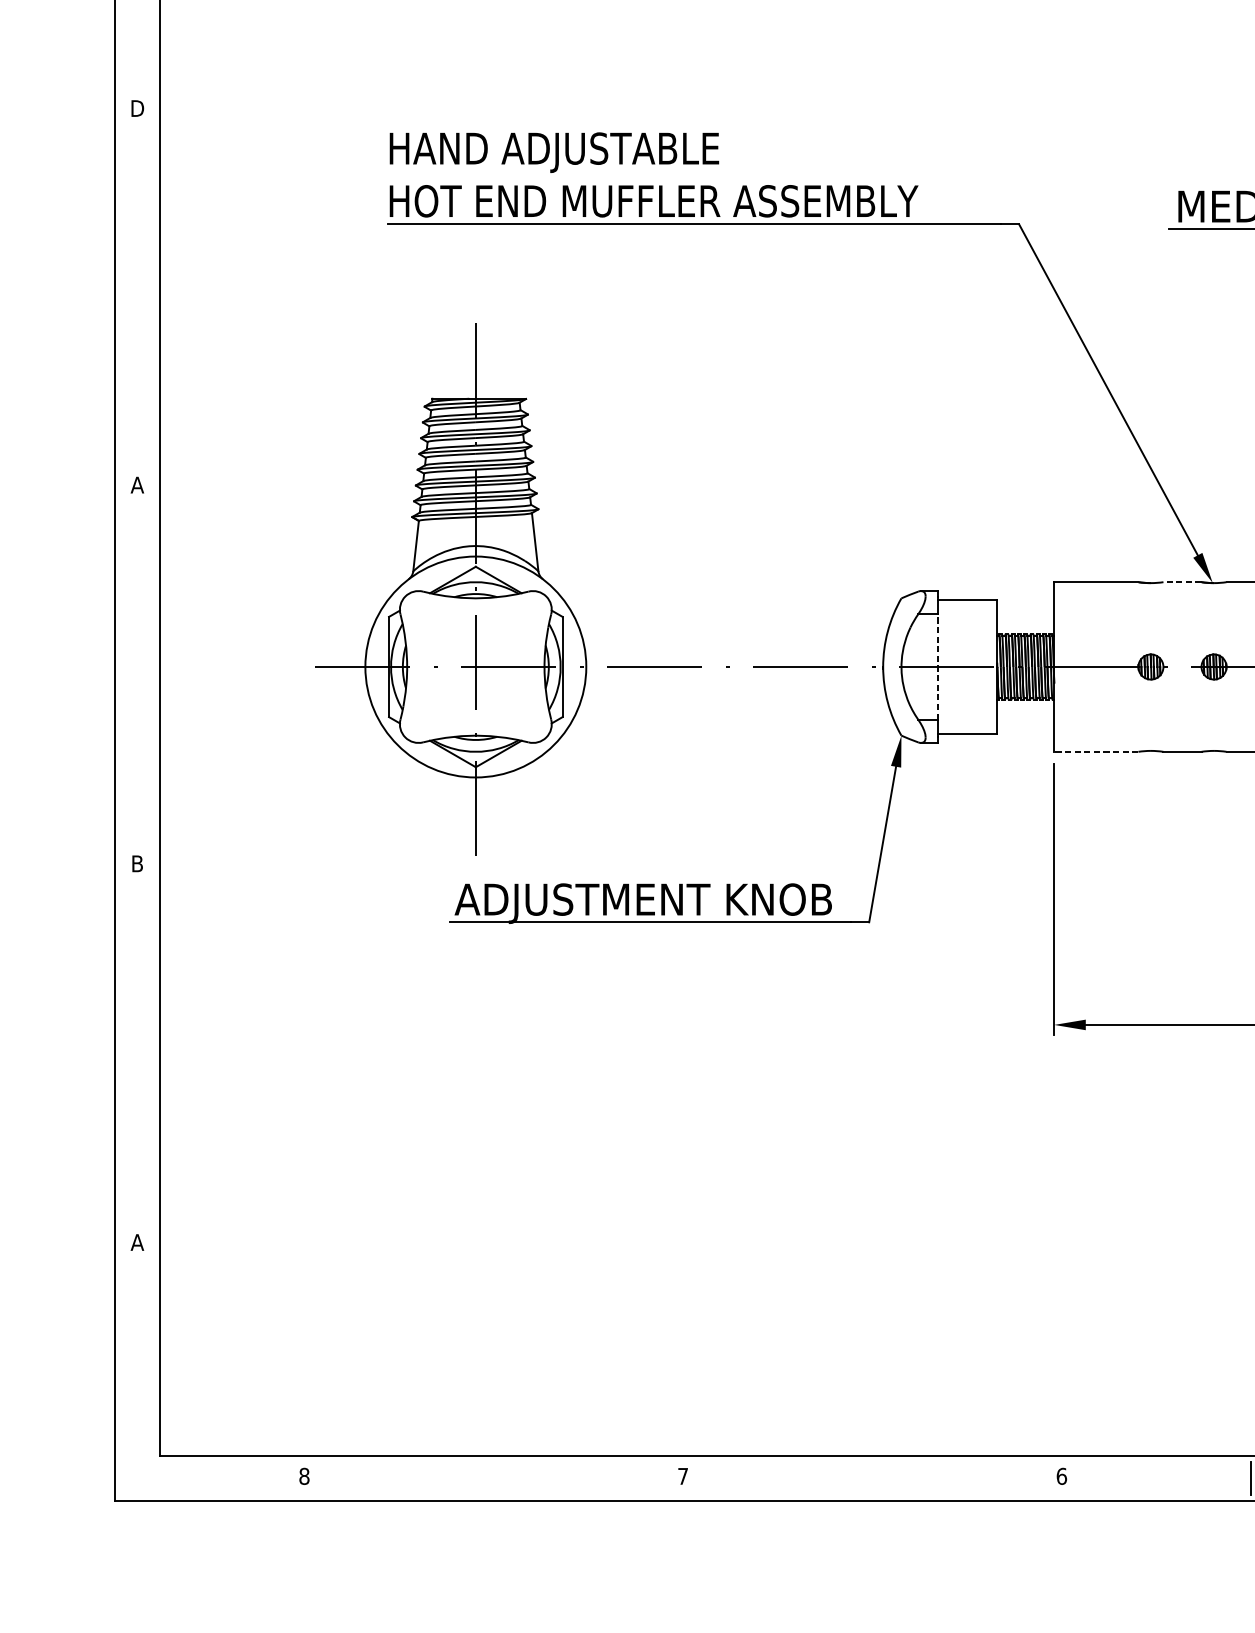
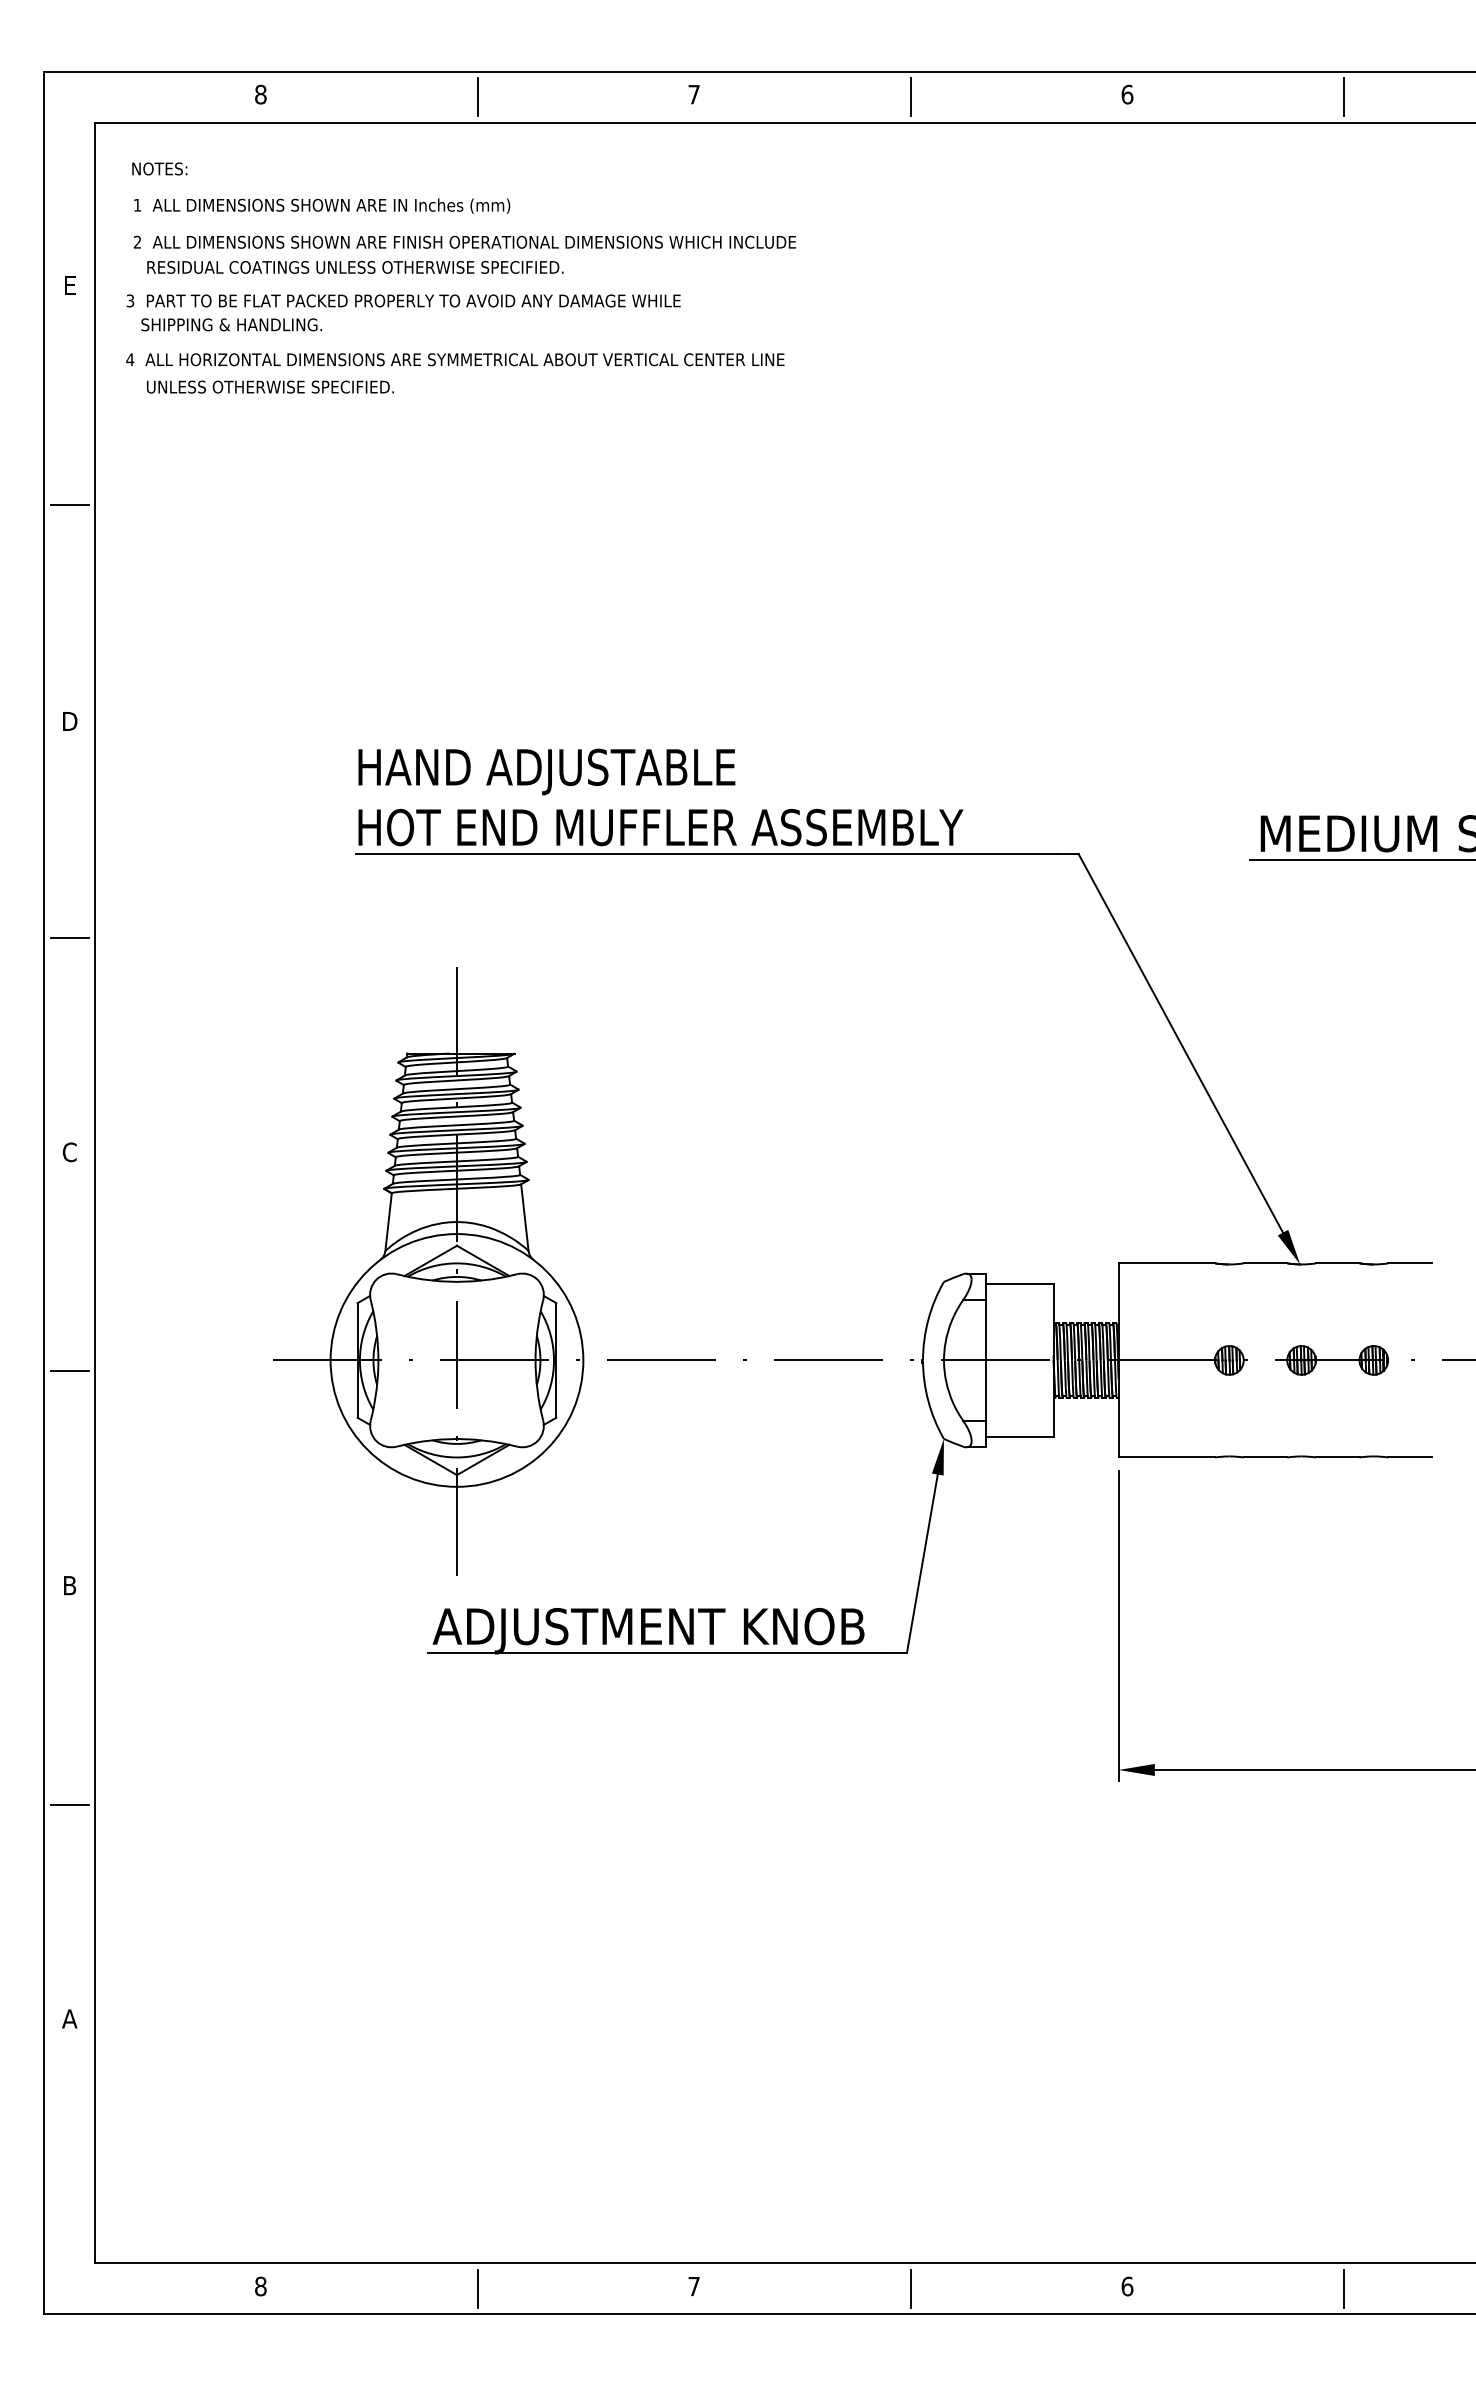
line: (137, 298) -> (69, 938), added
text: (137, 485) -> (69, 1152), A -> C
line: (1182, 582) -> (1265, 1263), dashed -> solid
line: (938, 666) -> (986, 1359), dashed -> solid
line: (137, 676) -> (69, 1371), added
line: (1095, 751) -> (1166, 1457), dashed -> solid
line: (137, 1055) -> (69, 1804), added
line: (493, 1478) -> (477, 2288), added
line: (872, 1478) -> (910, 2288), added

